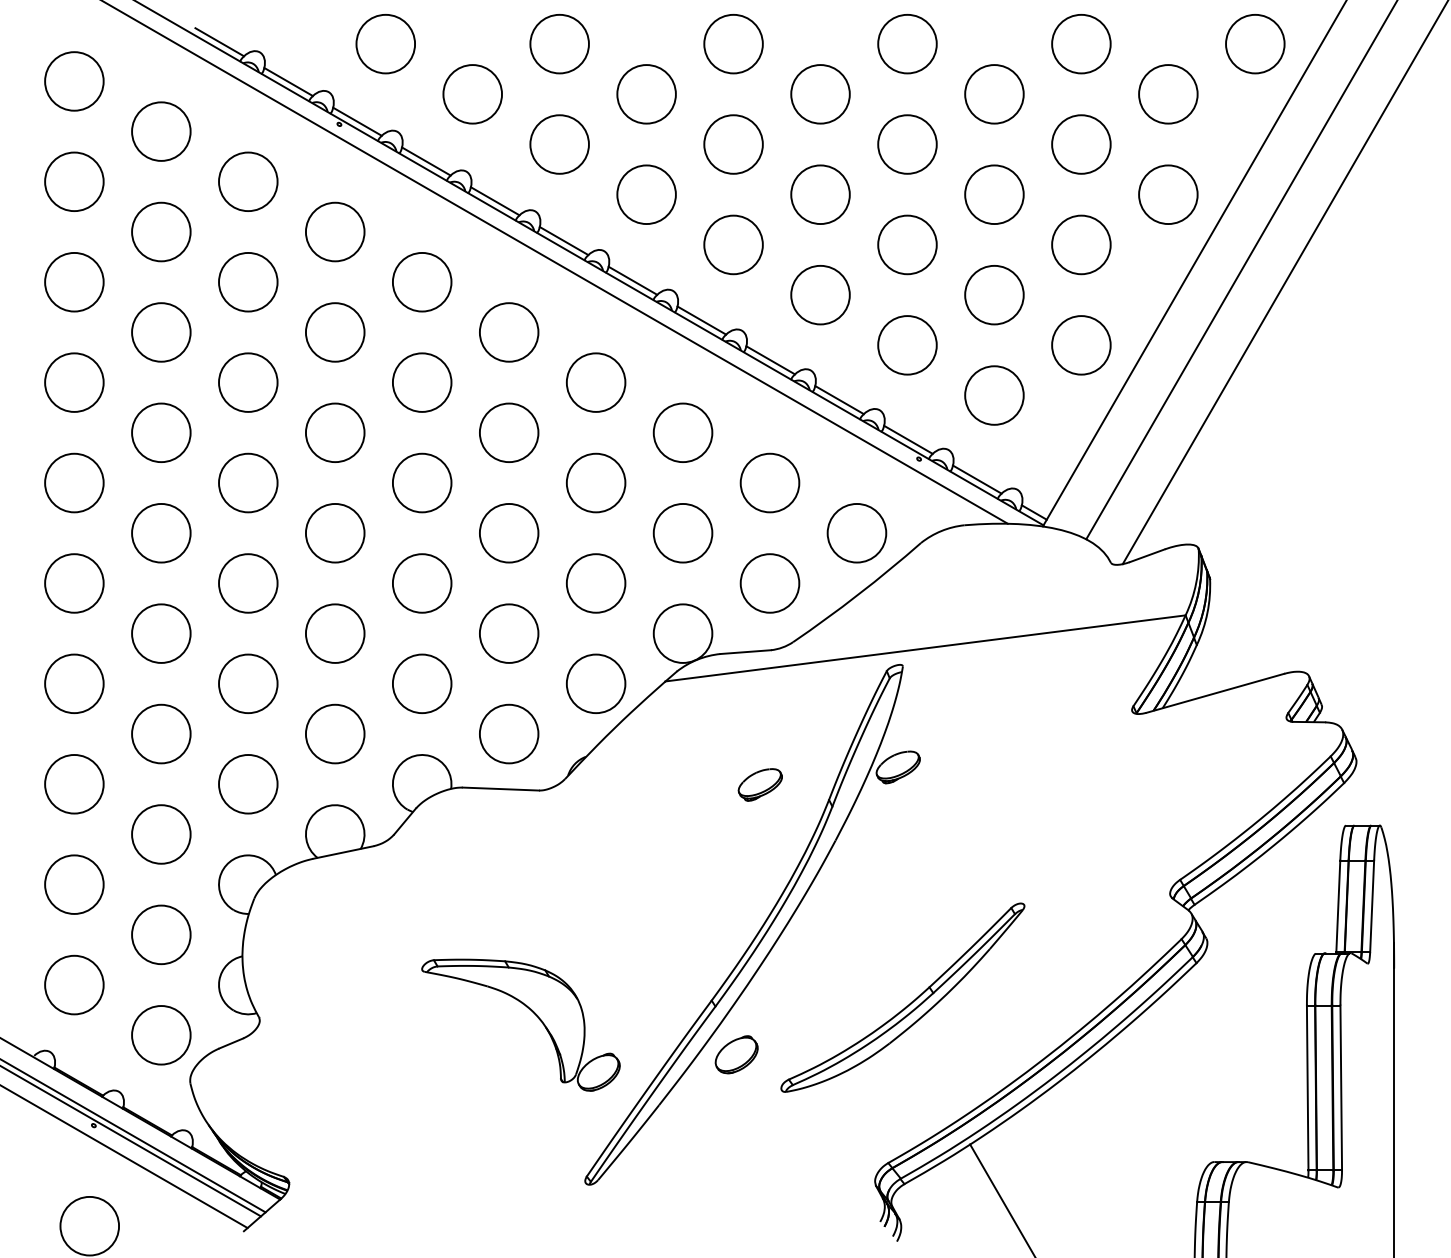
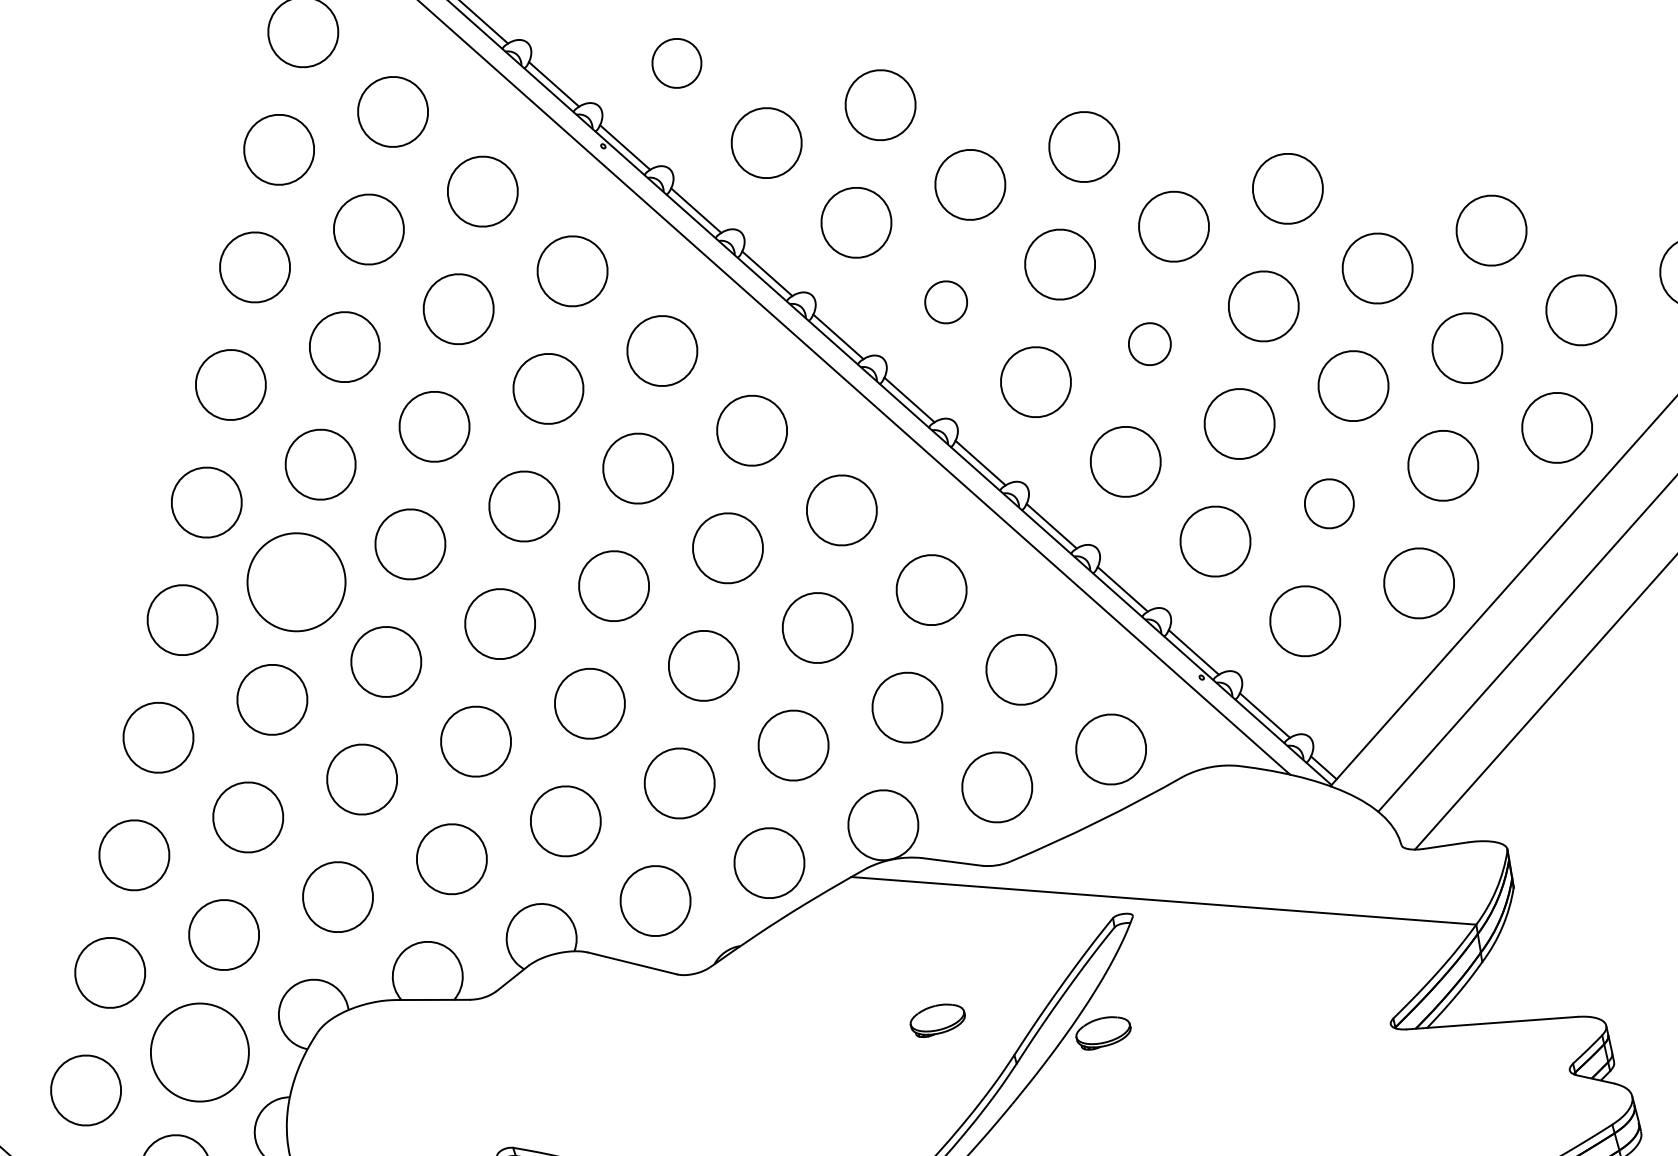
circle: (385, 43) -> (676, 62), size x0.7
circle: (646, 194) -> (946, 302), size x0.6
circle: (820, 194) -> (1149, 344), size x0.6
circle: (994, 295) -> (1329, 504), size x0.7
circle: (161, 532) -> (296, 581), size x1.4
circle: (161, 934) -> (200, 1052), size x1.4

